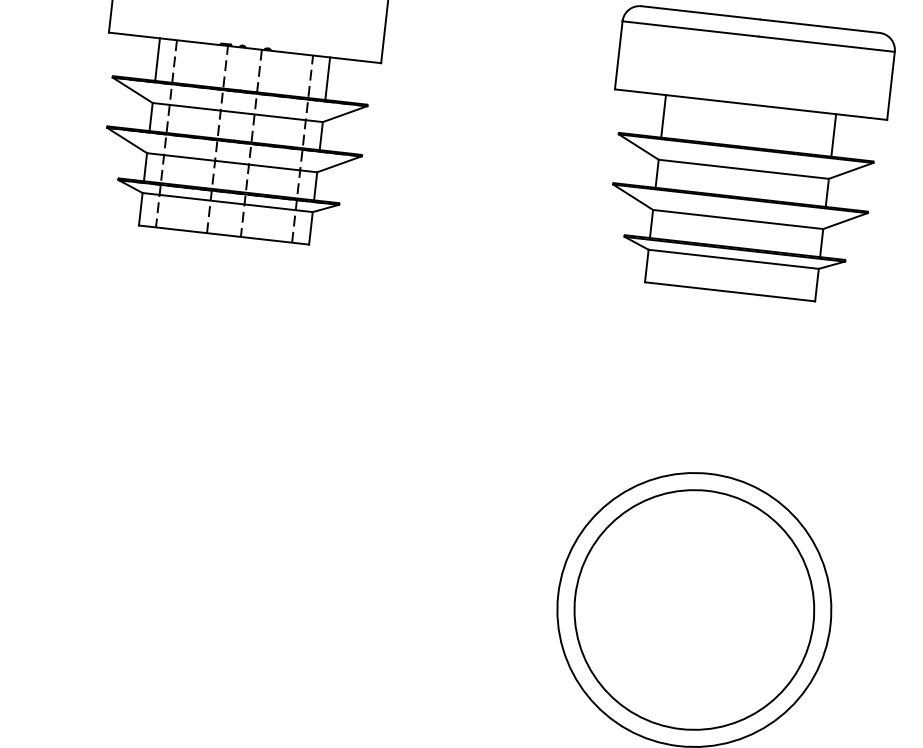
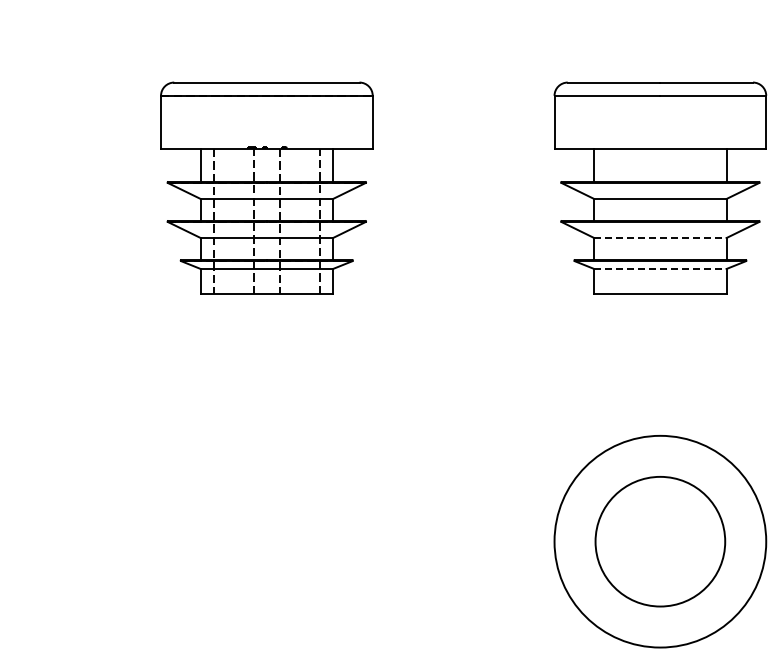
line: (738, 220) -> (660, 238), solid -> dashed
line: (733, 259) -> (660, 269), solid -> dashed
circle: (694, 609) -> (660, 541), size x0.7

